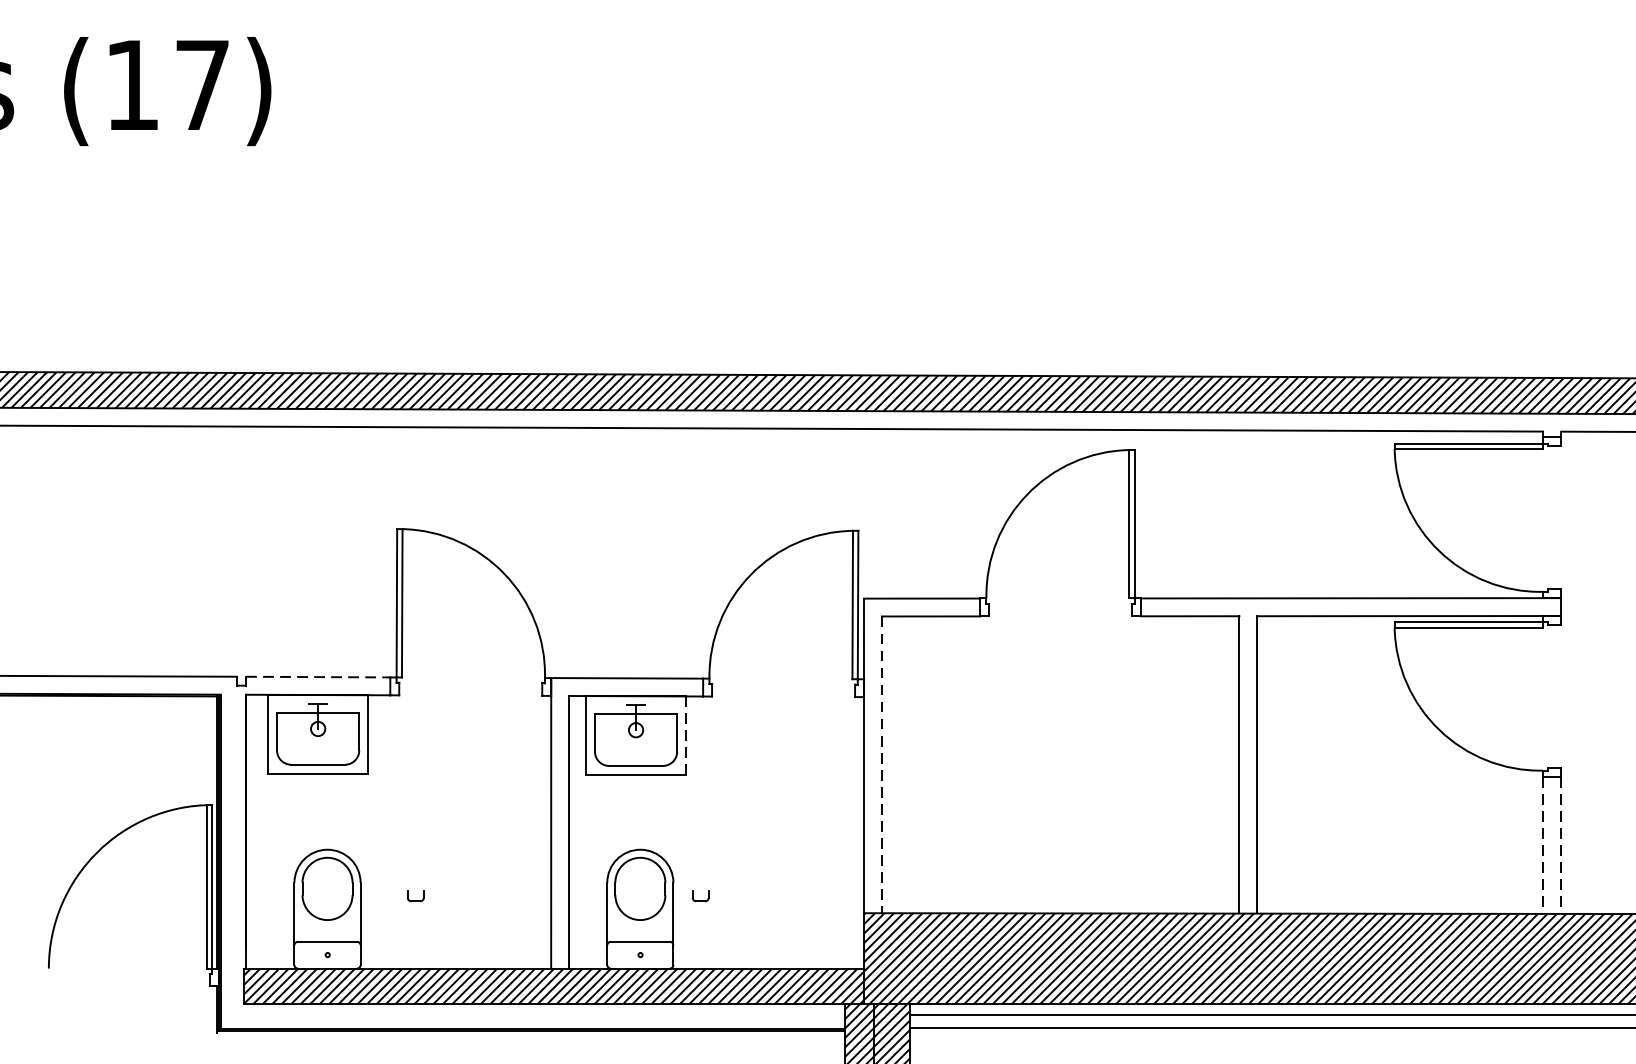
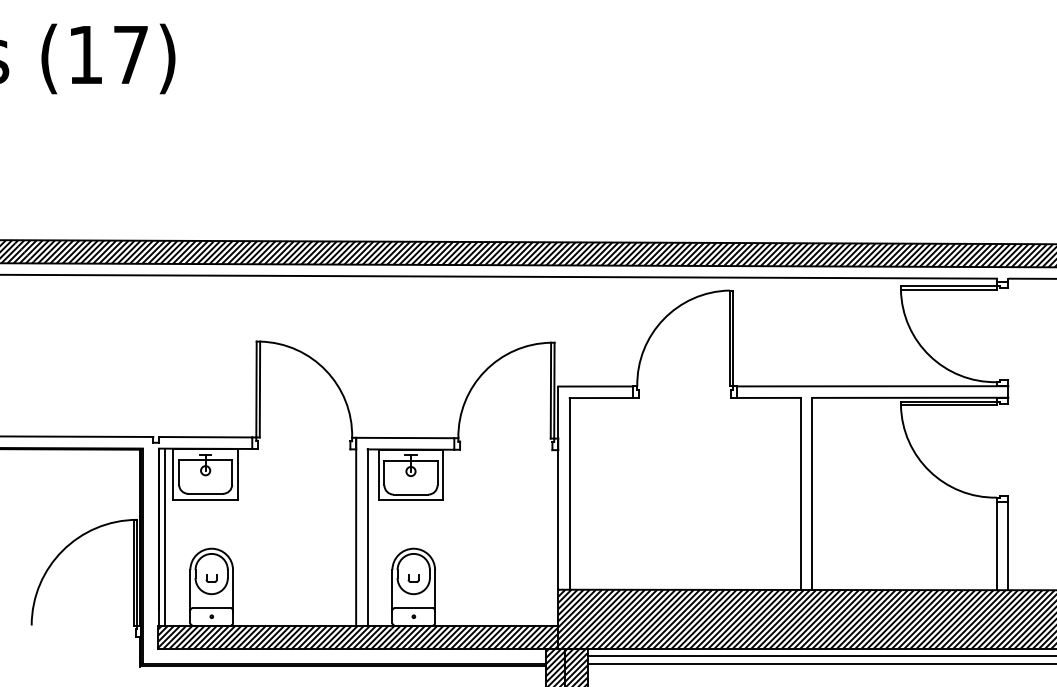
line: (317, 677) -> (205, 437), dashed -> solid
line: (686, 736) -> (443, 475), dashed -> solid
line: (881, 764) -> (569, 493), dashed -> solid
line: (254, 830) -> (164, 536), added
line: (1542, 846) -> (996, 546), dashed -> solid
line: (1561, 846) -> (1008, 546), dashed -> solid
part: (415, 895) -> (211, 578), moved
part: (700, 895) -> (413, 578), moved

